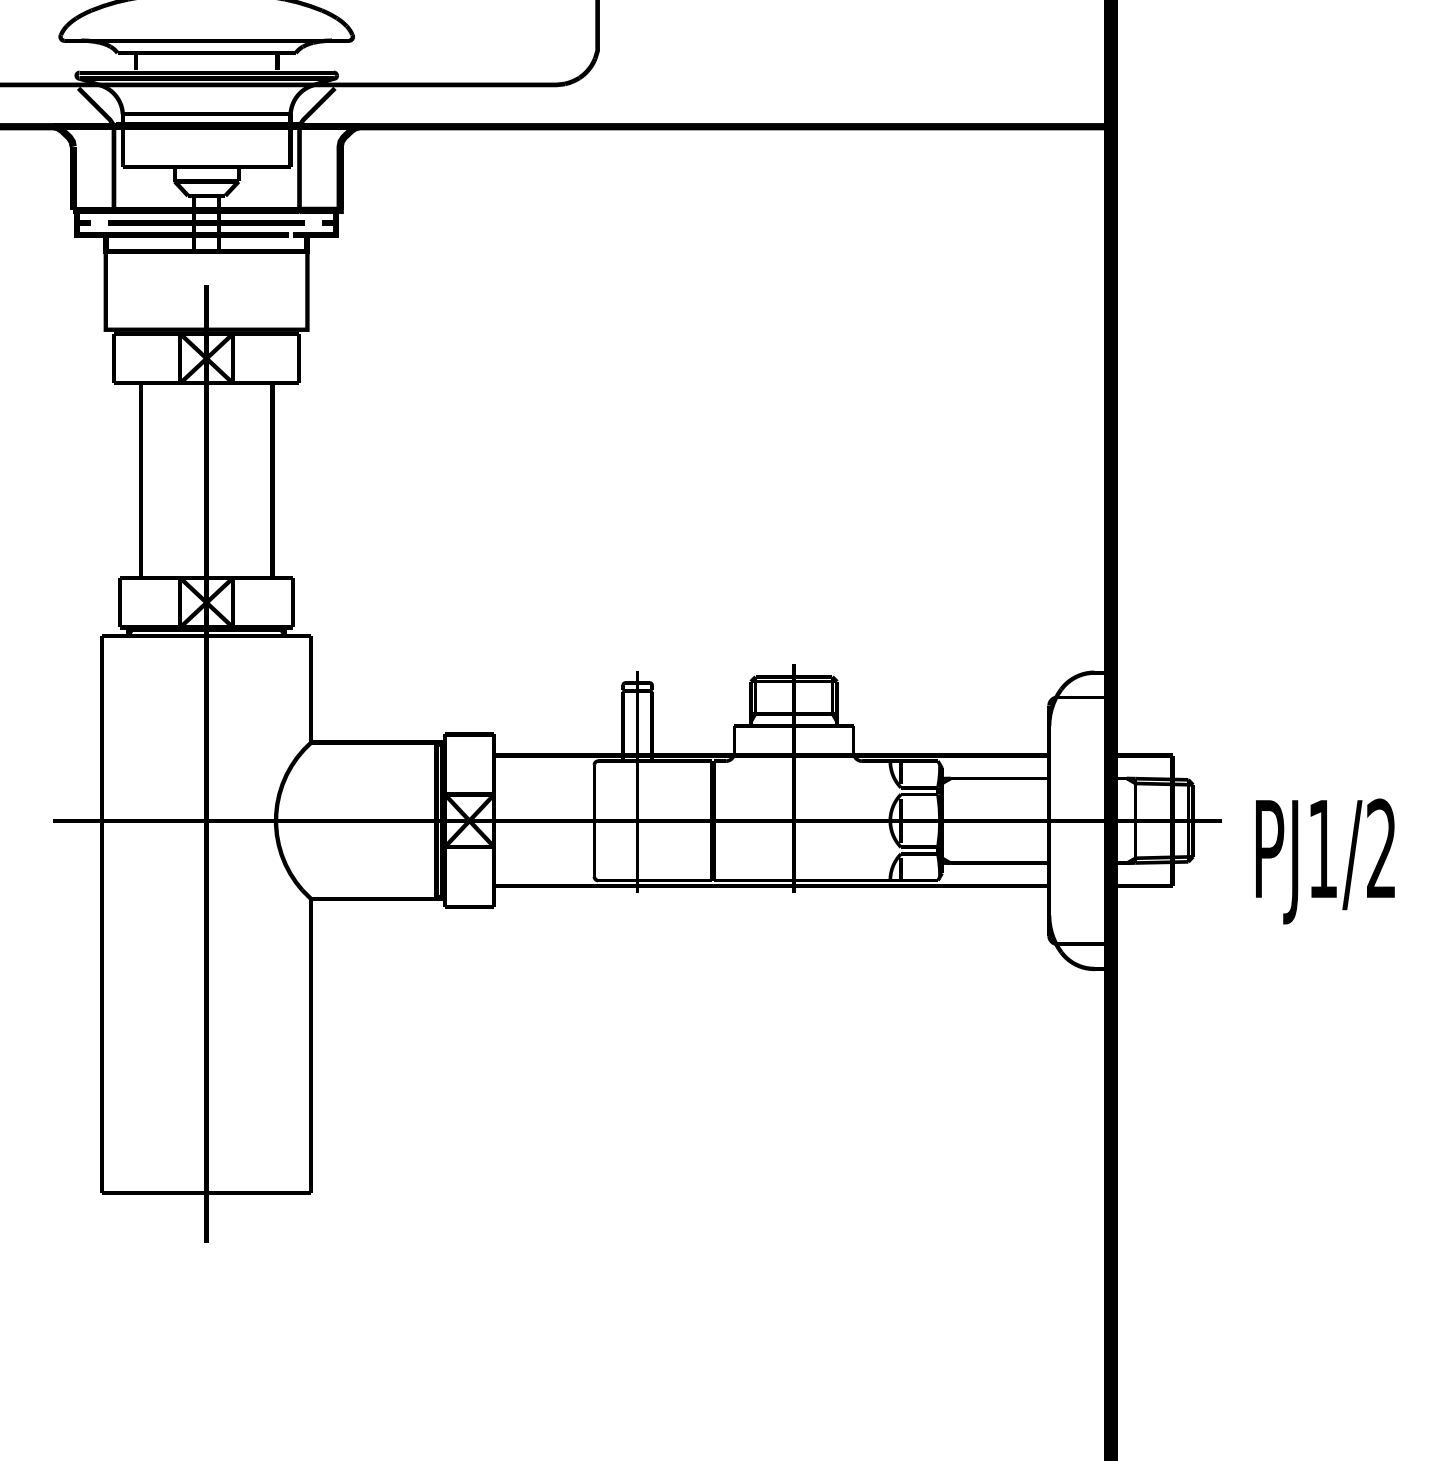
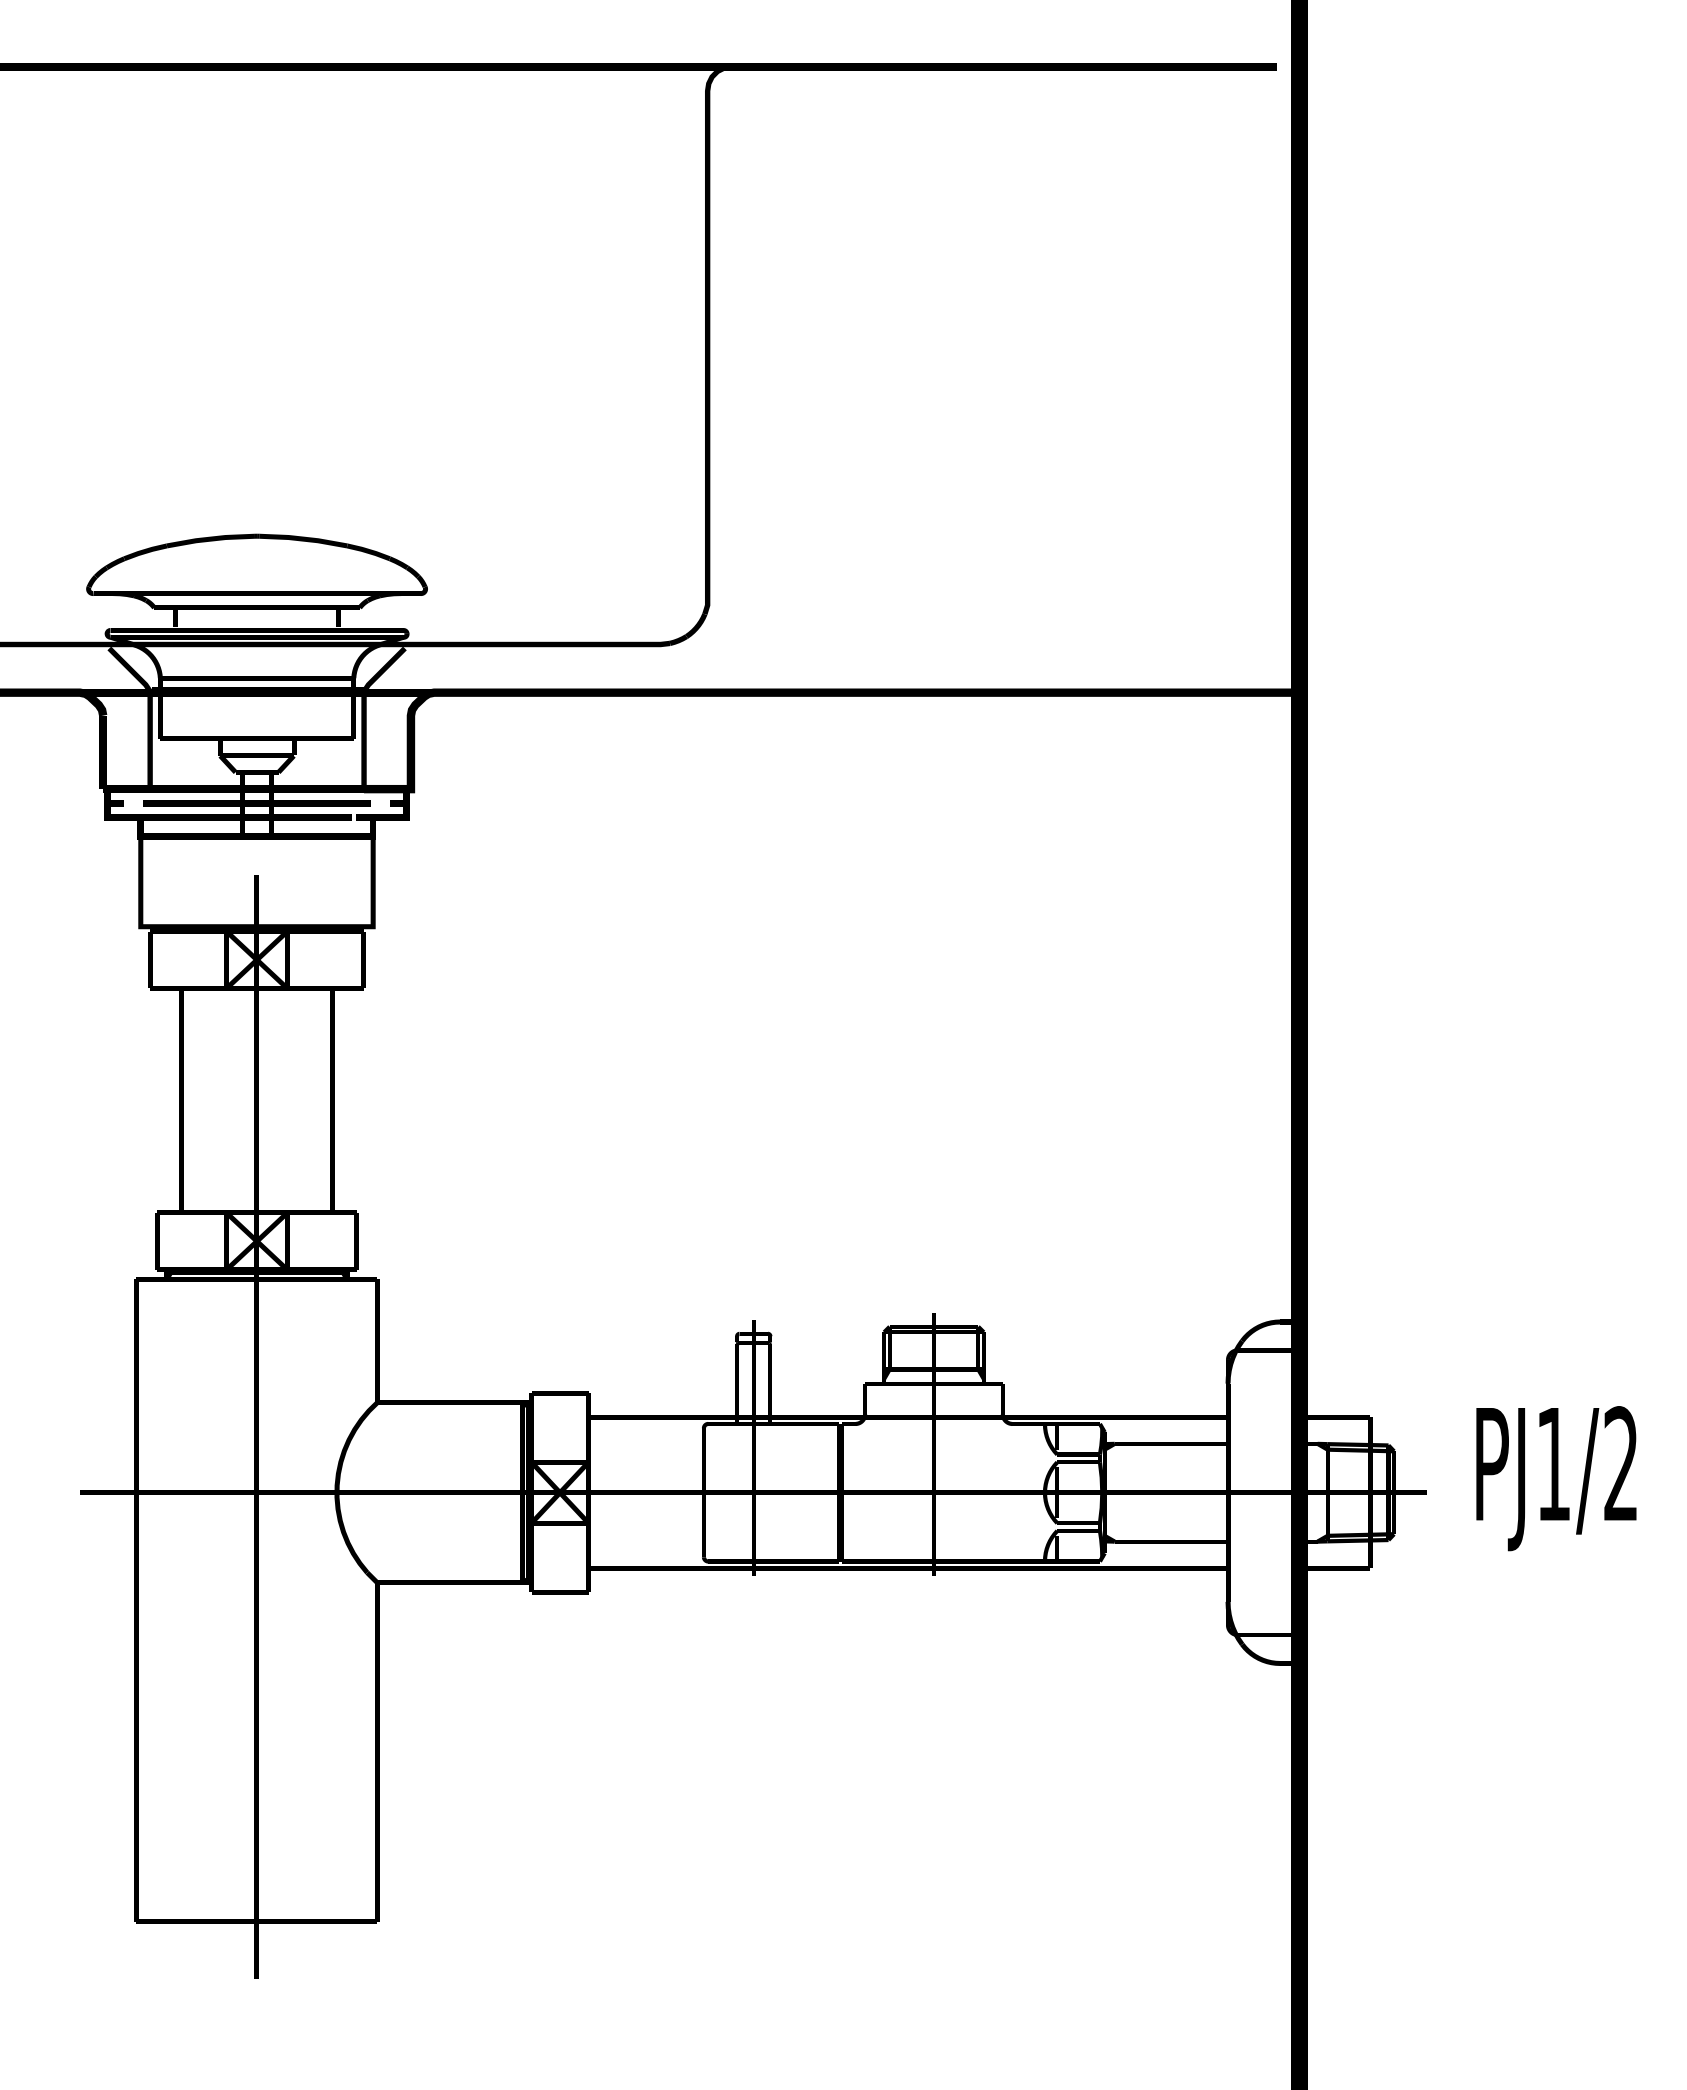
text: (1325, 861) -> (1556, 1478), moved

